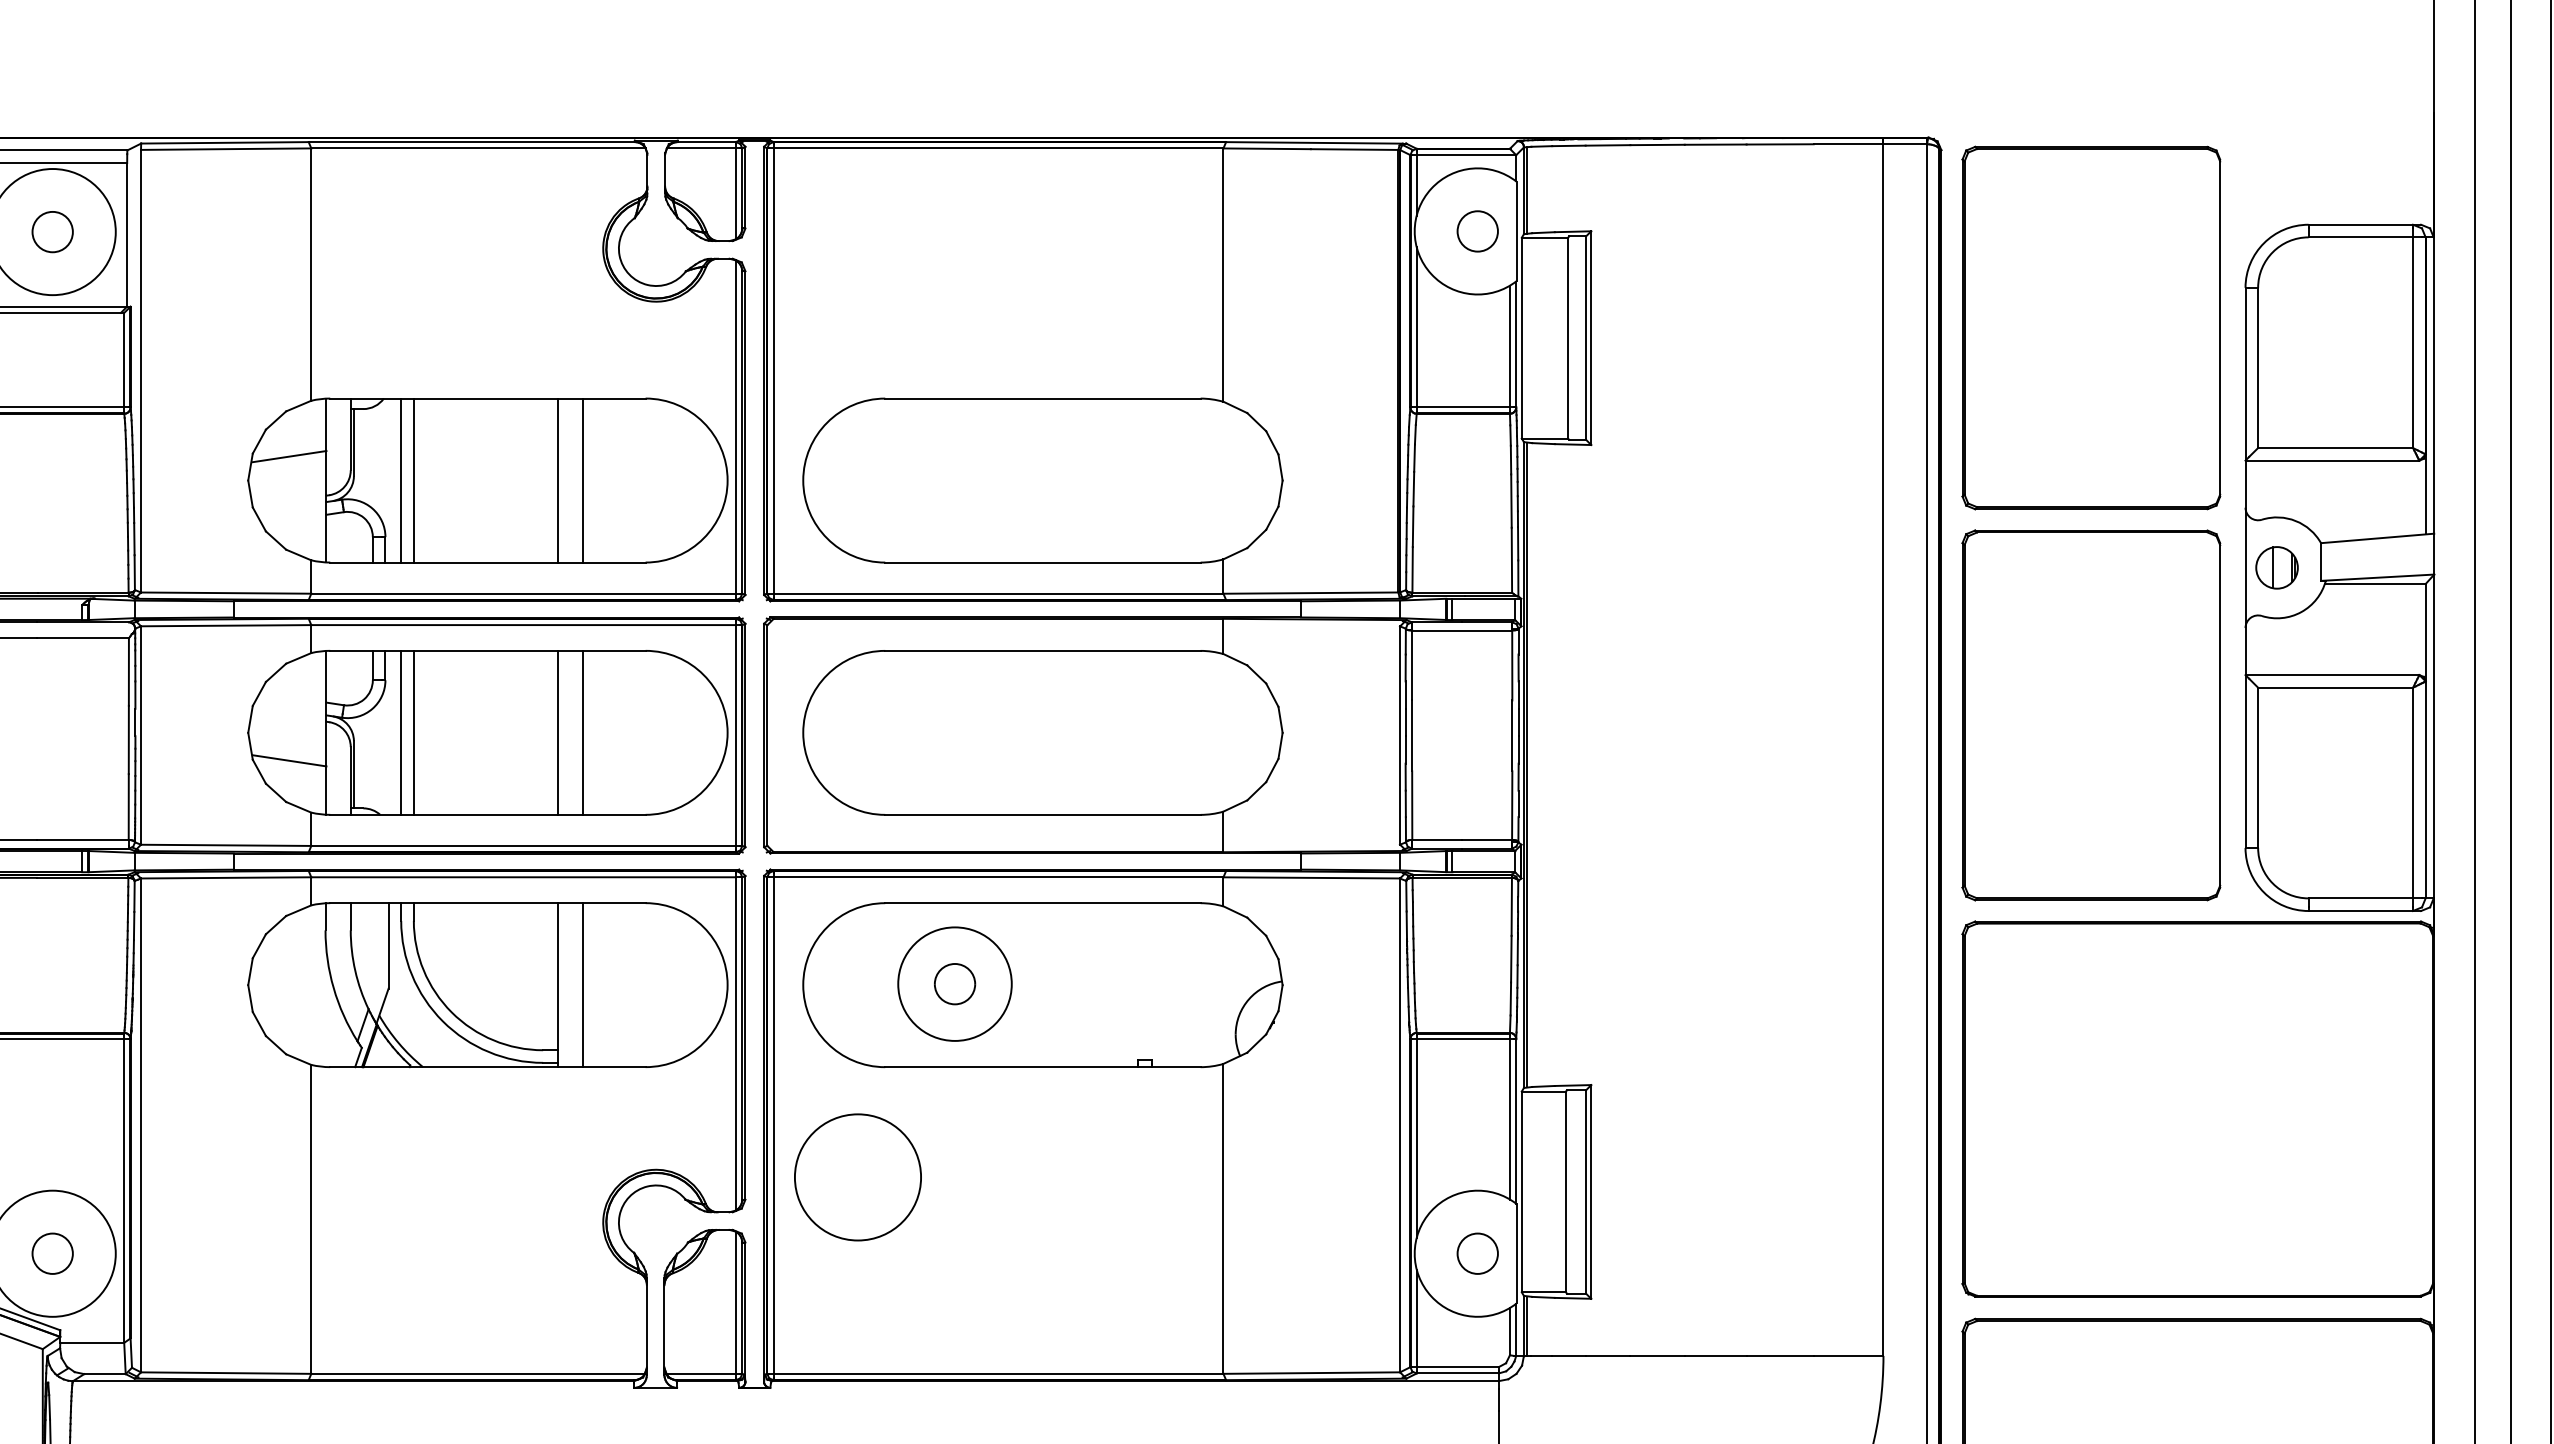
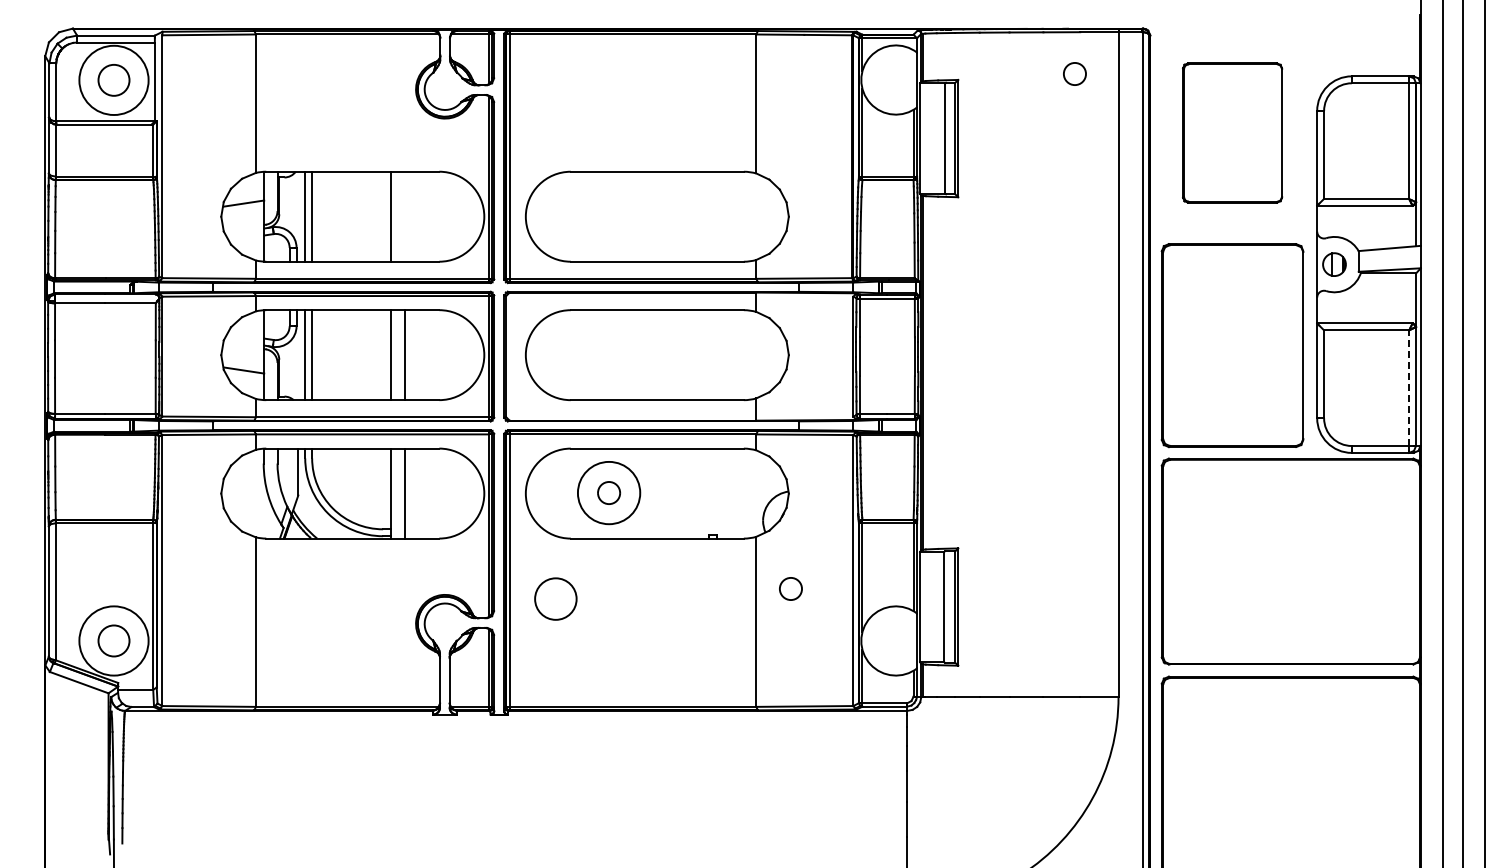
circle: (1476, 230) -> (1074, 73), moved
circle: (51, 232) -> (113, 80), size x1.4
part: (2091, 327) -> (1232, 132), size x0.7
line: (582, 480) -> (404, 216), removed
line: (2413, 793) -> (1409, 388), solid -> dashed
circle: (857, 1176) -> (555, 598), size x0.6
circle: (51, 1252) -> (113, 640), size x1.4
circle: (1476, 1252) -> (790, 588), moved

